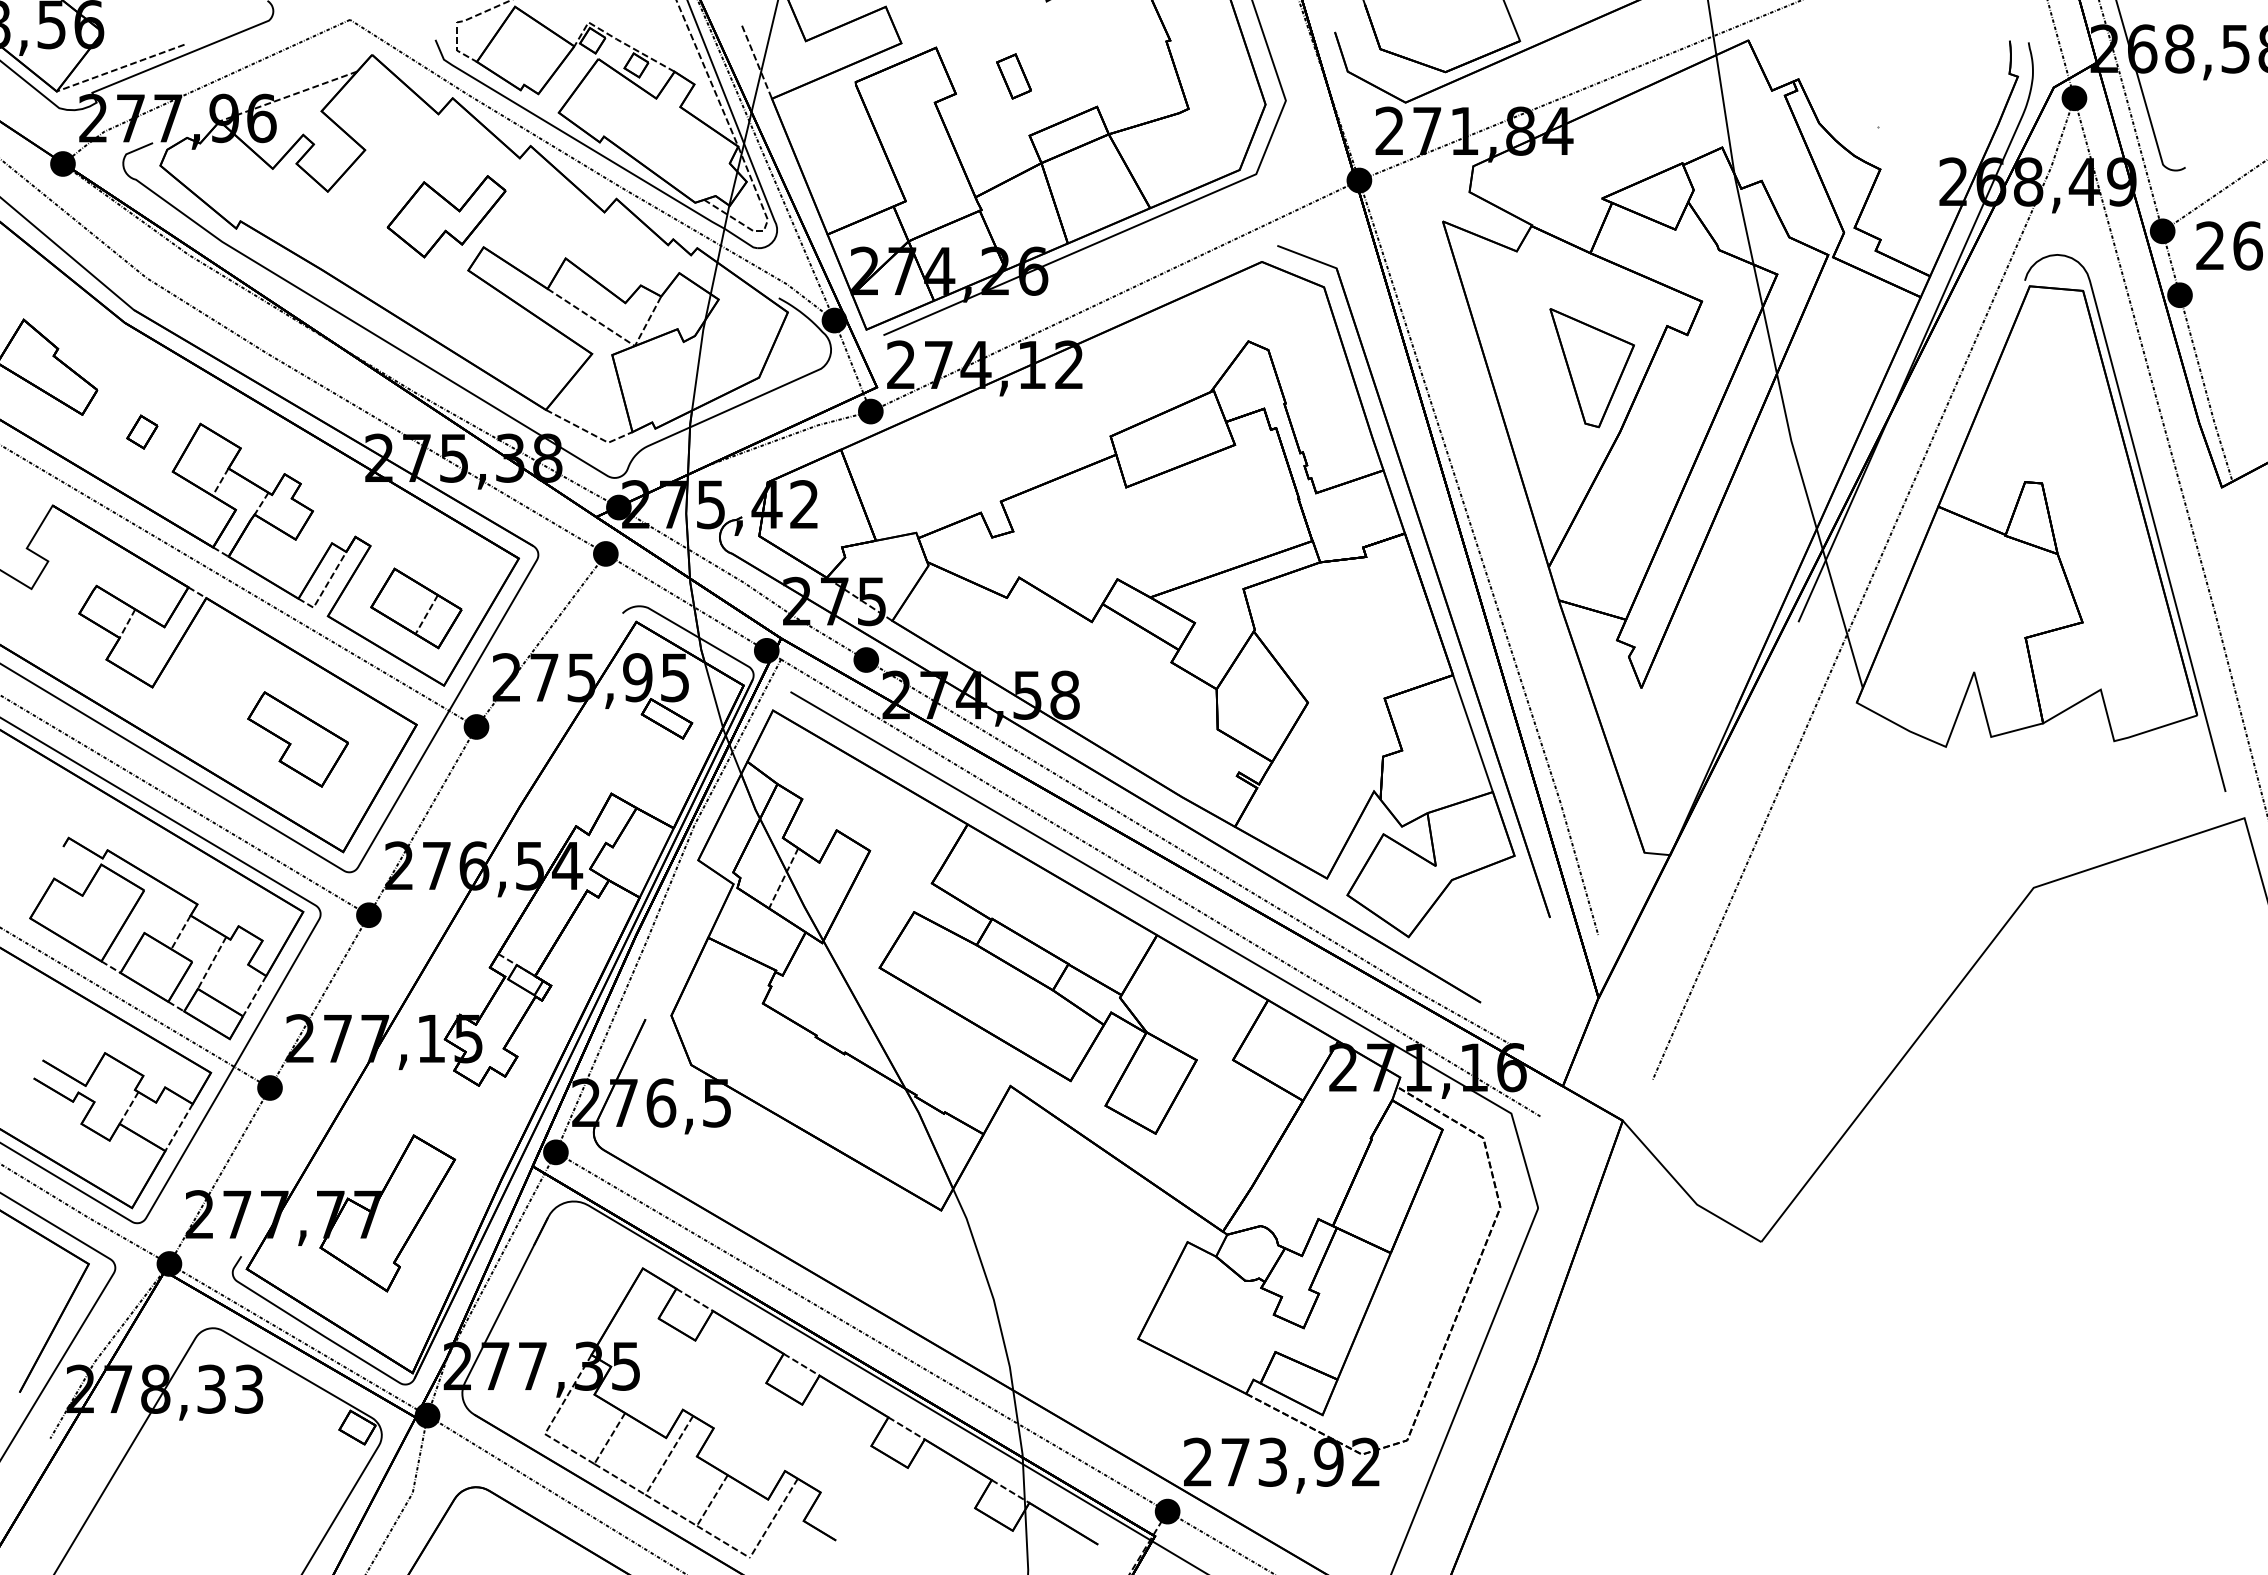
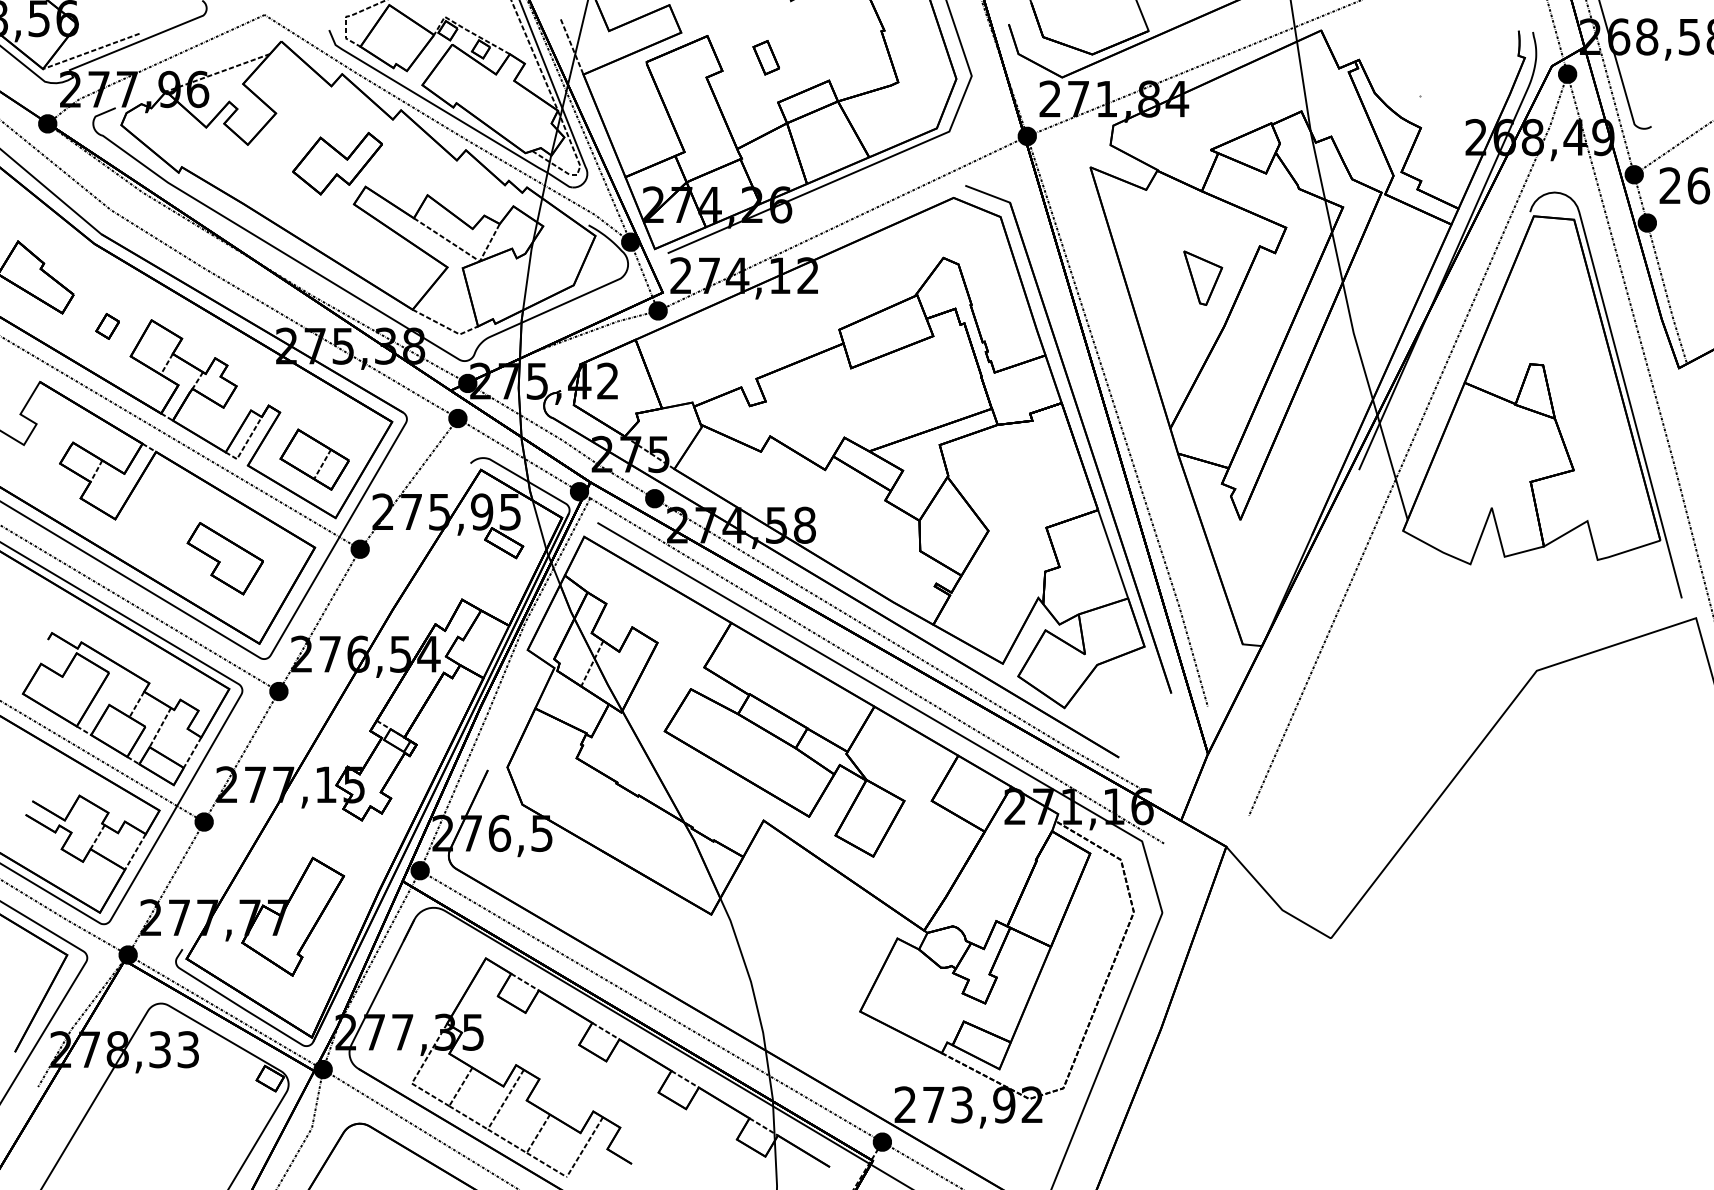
part: (1591, 368) -> (1202, 278), size x0.6

